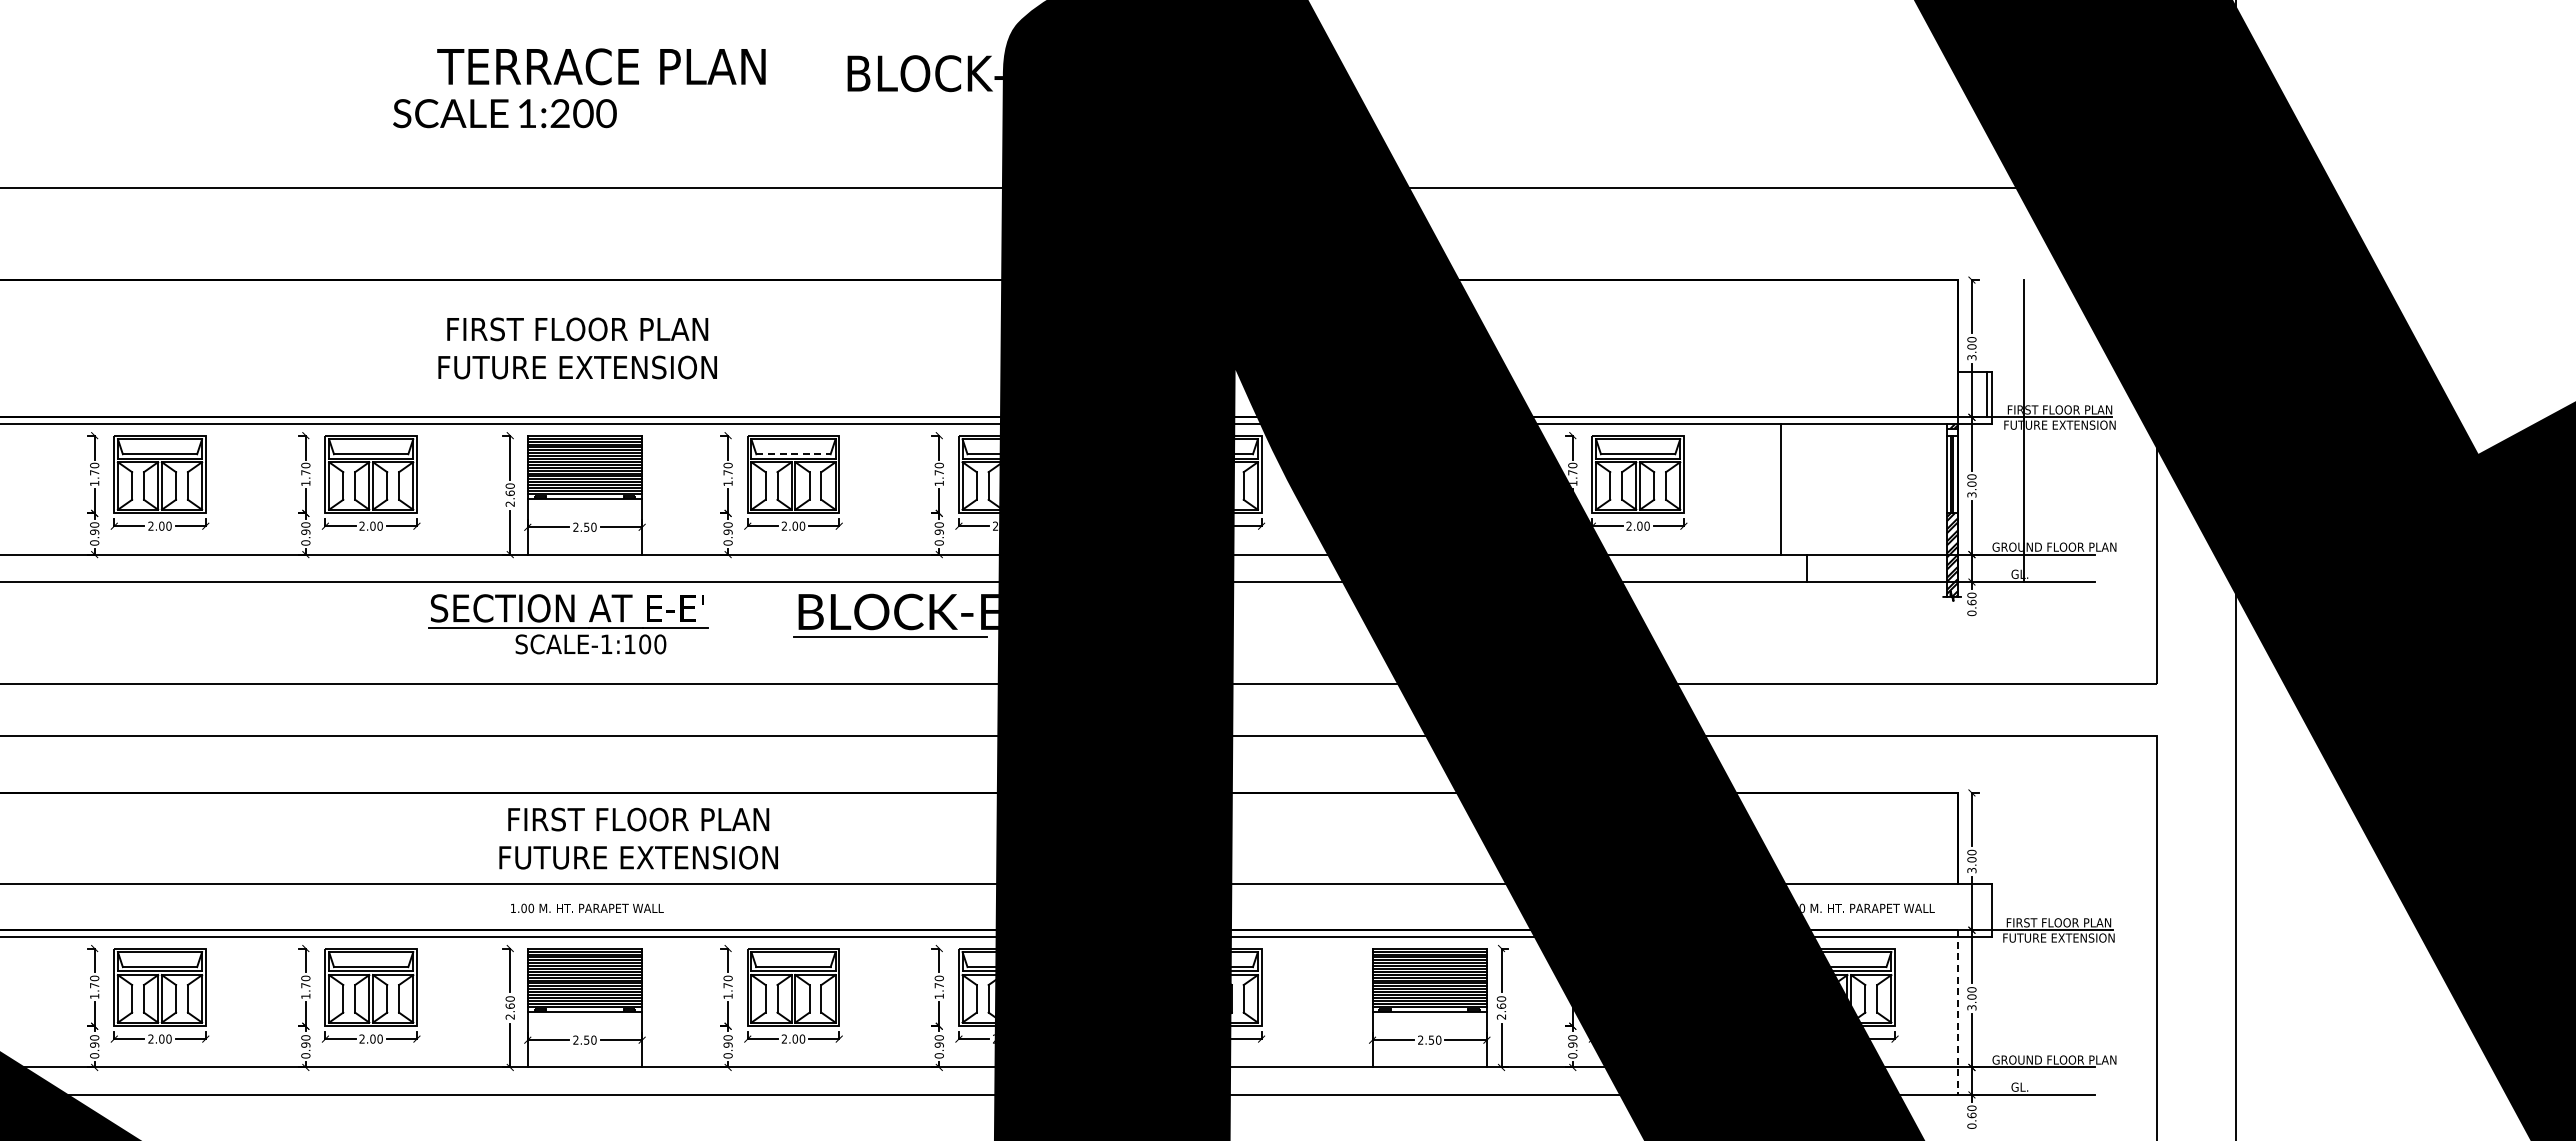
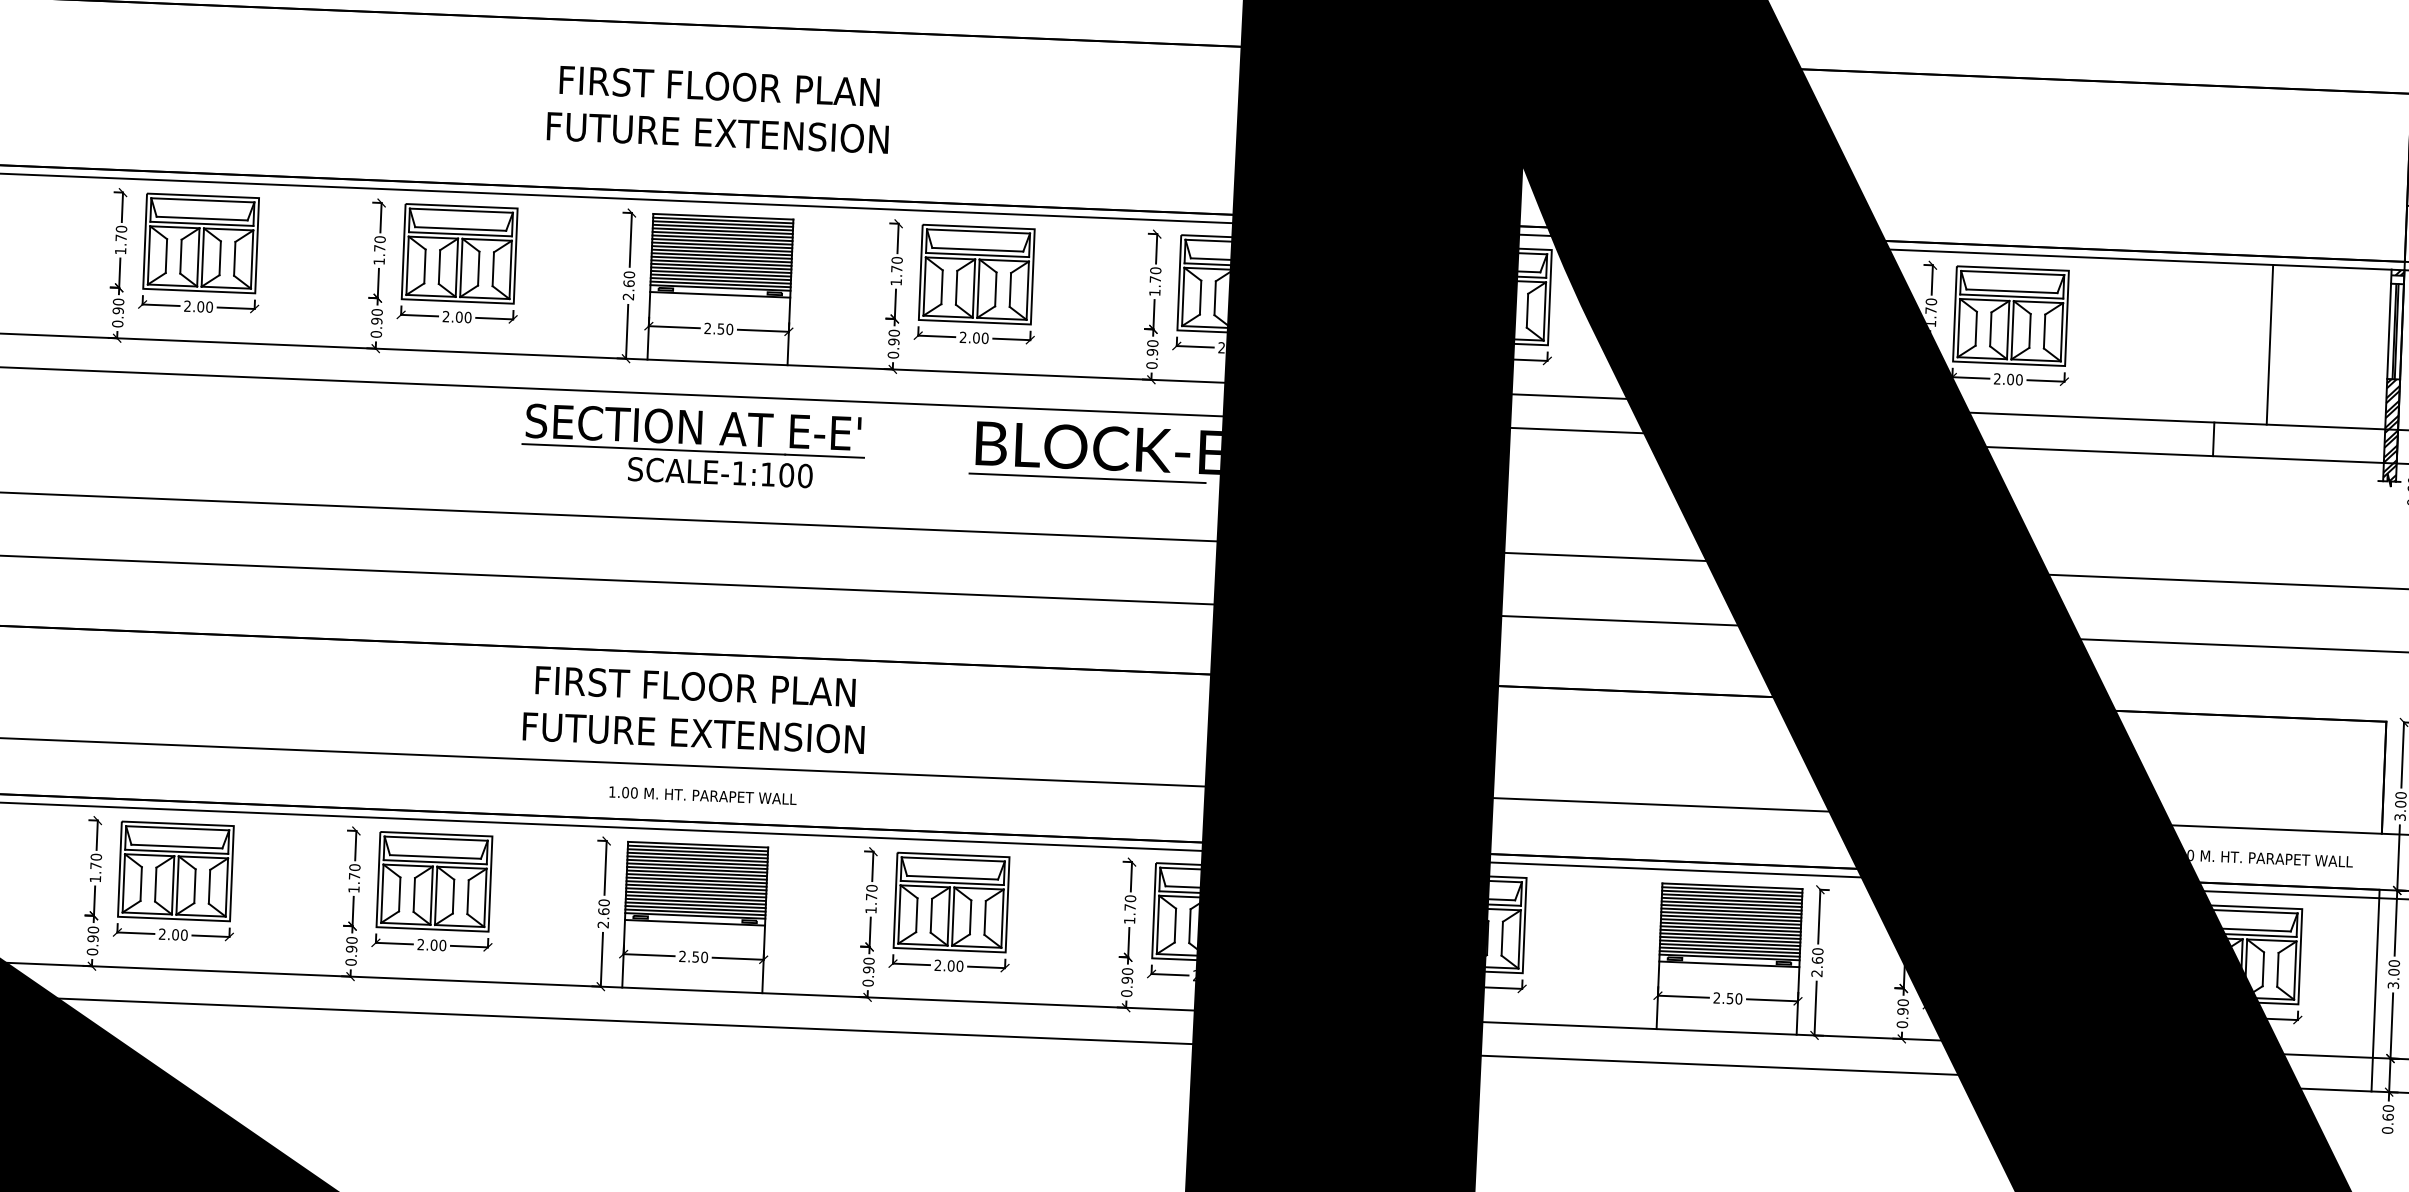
line: (794, 454) -> (978, 250), dashed -> solid
line: (1781, 489) -> (2270, 344), moved
text: (638, 838) -> (694, 709), moved
line: (1957, 1013) -> (2375, 991), dashed -> solid

